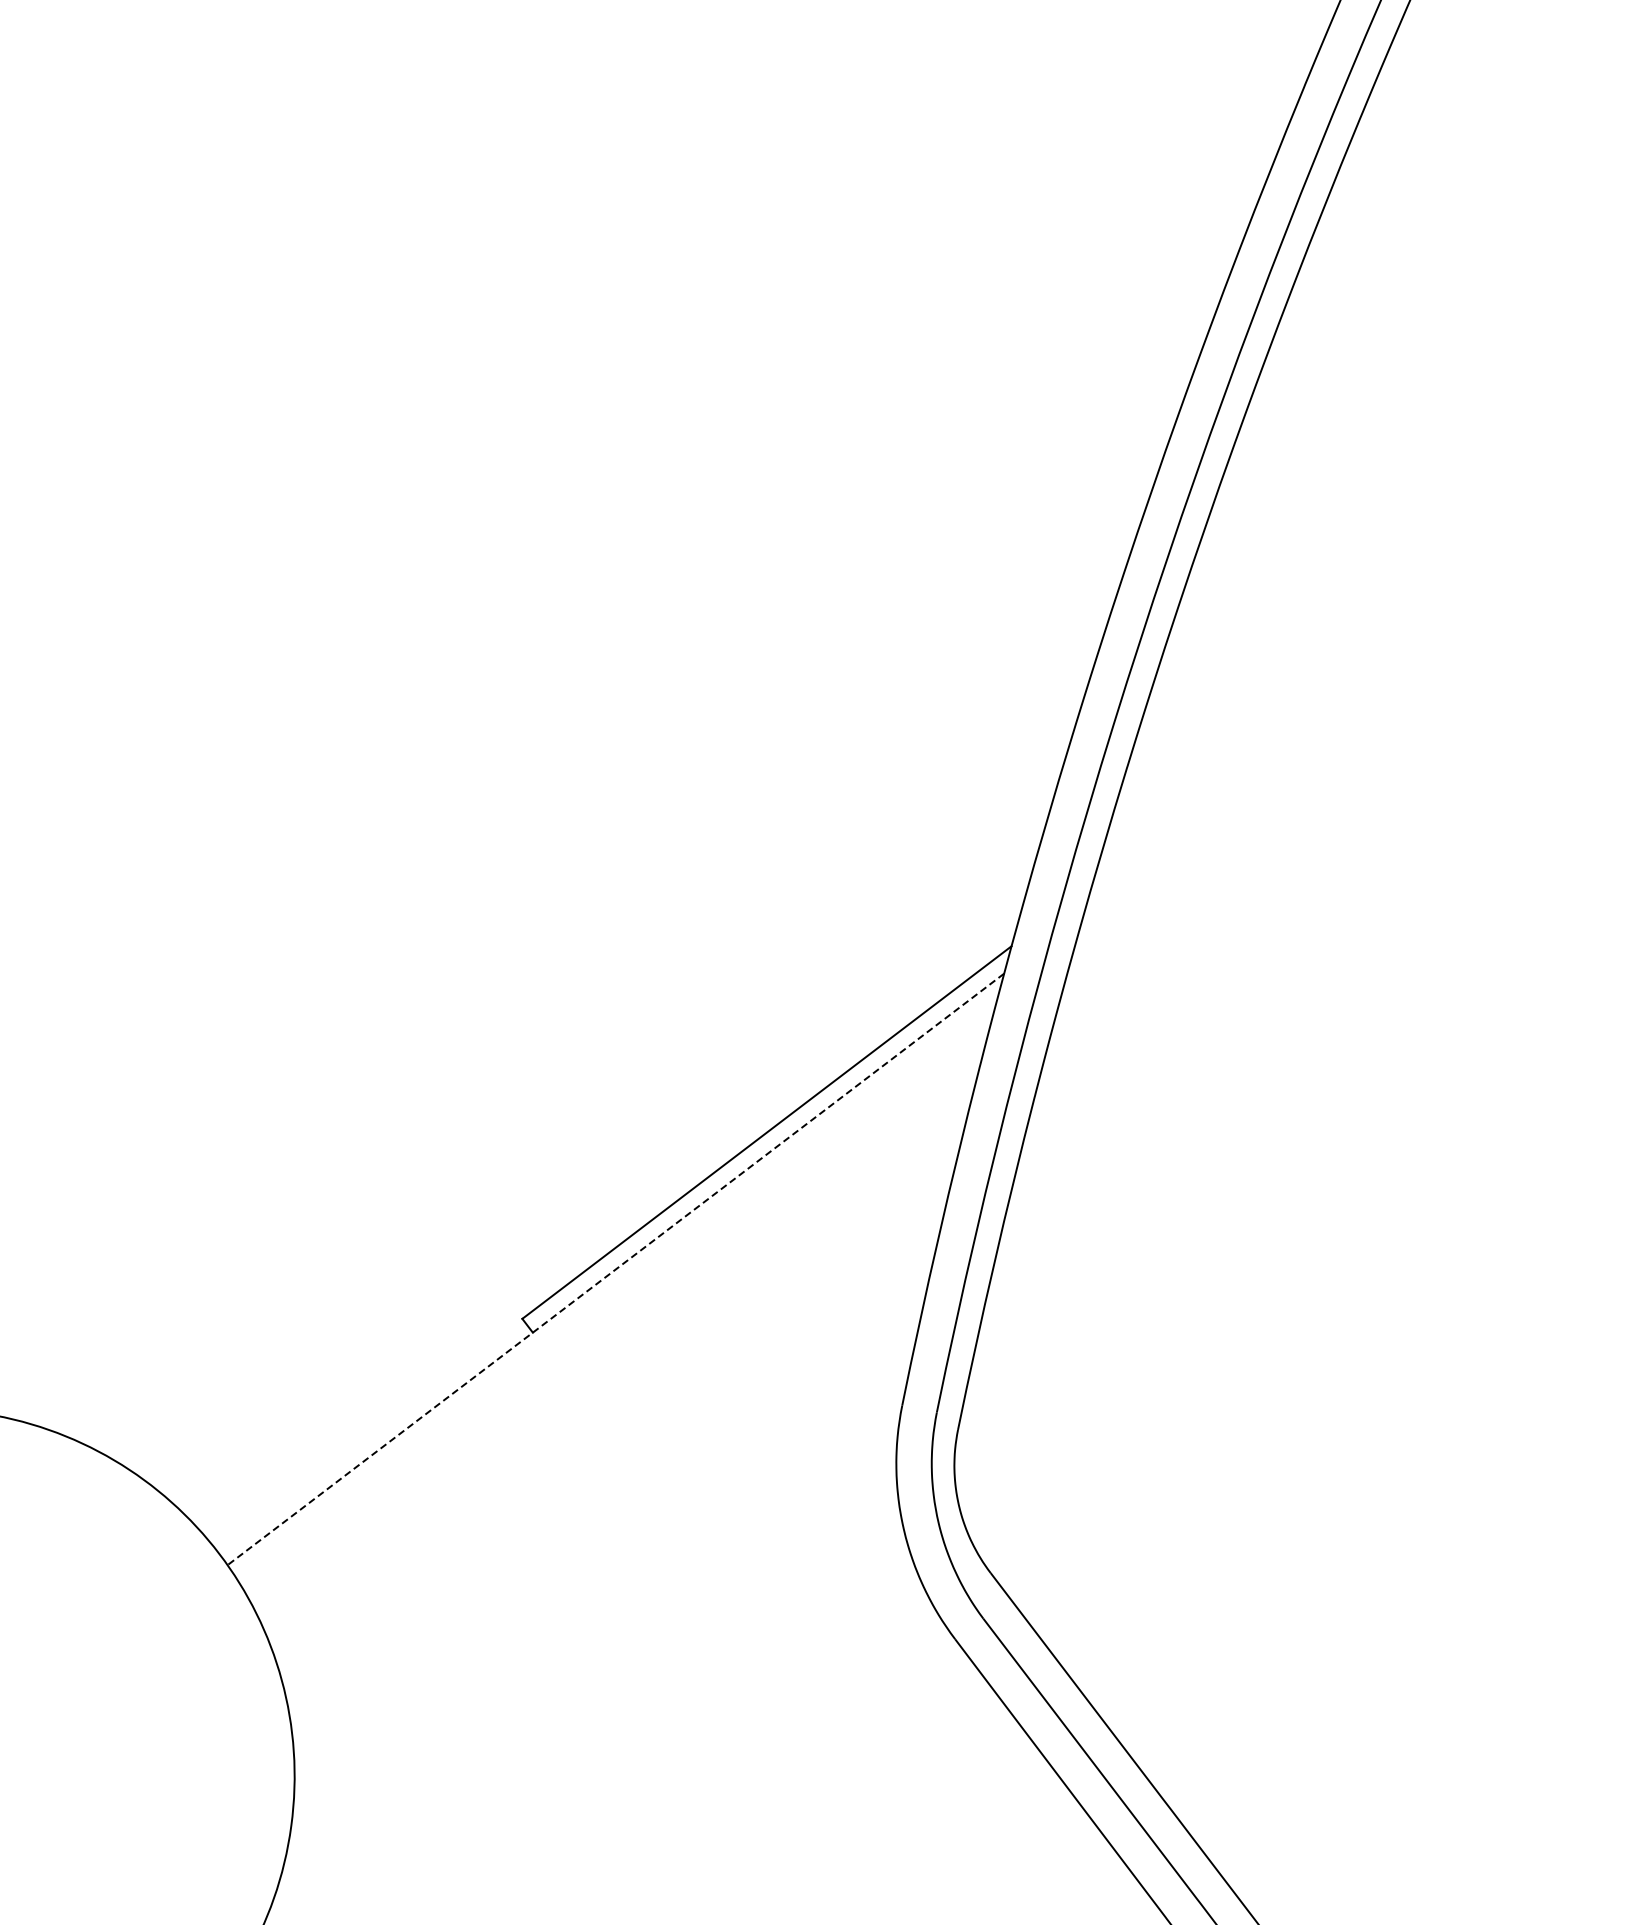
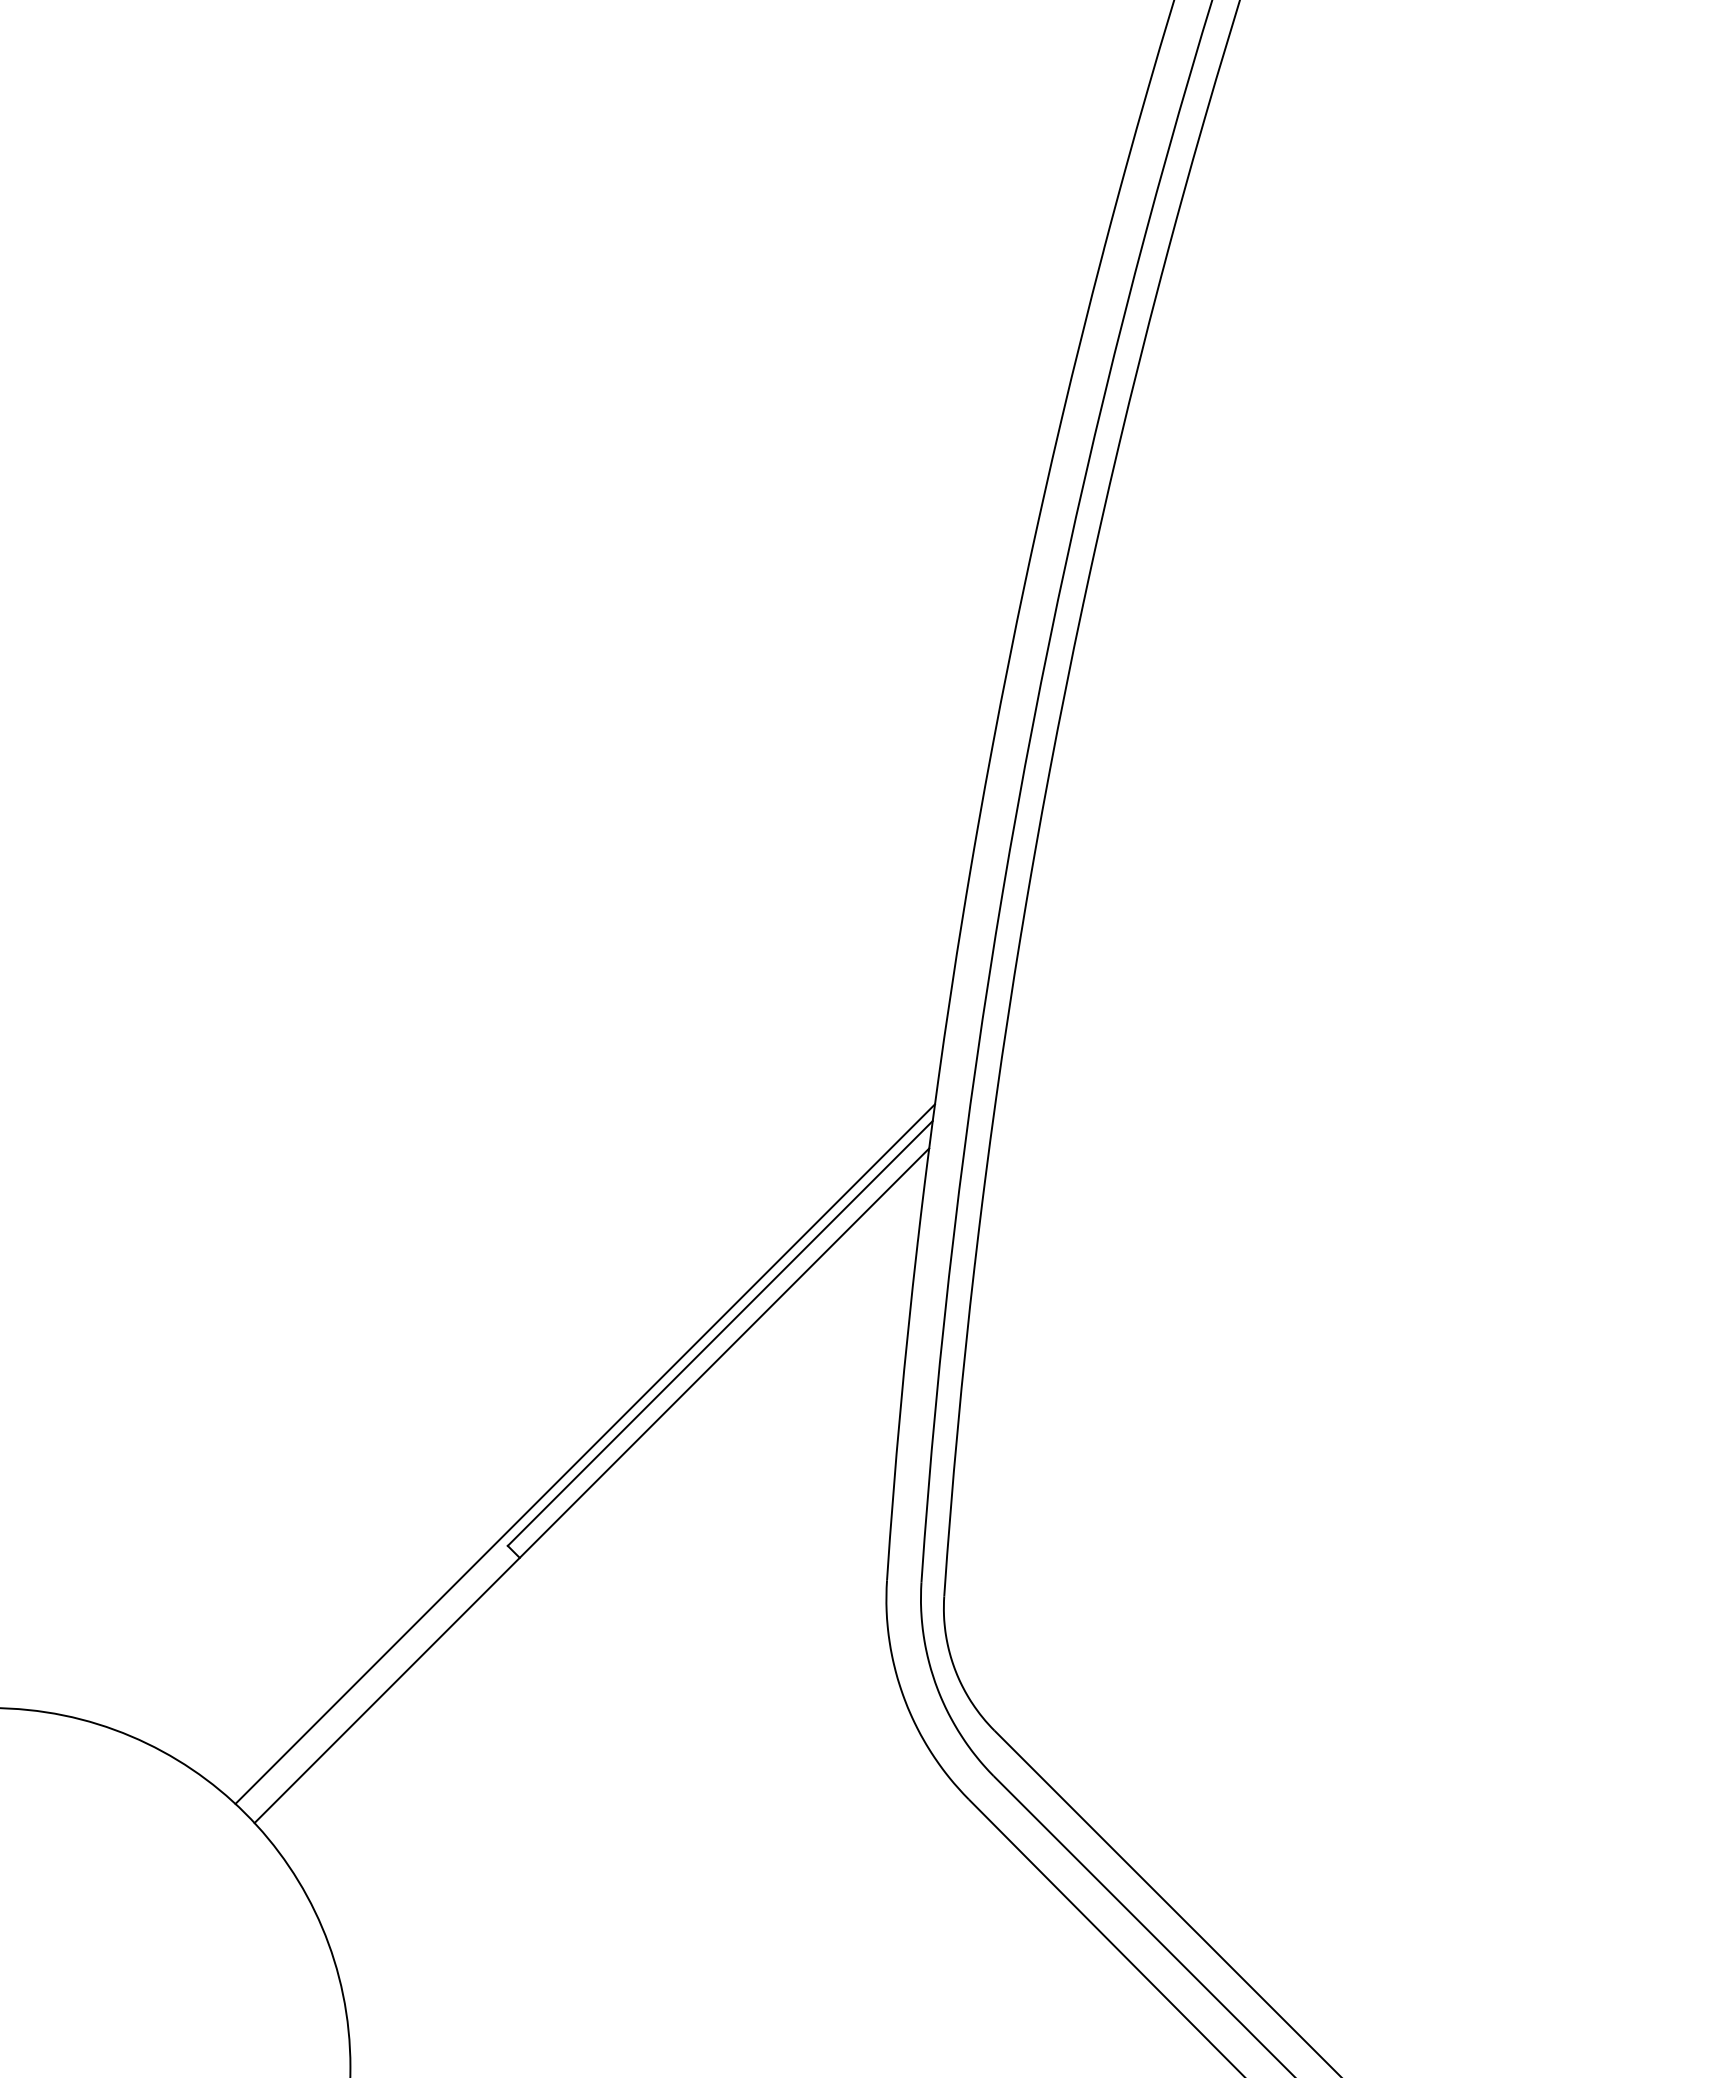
line: (612, 1235) -> (584, 1453), added
line: (615, 1269) -> (591, 1485), dashed -> solid

